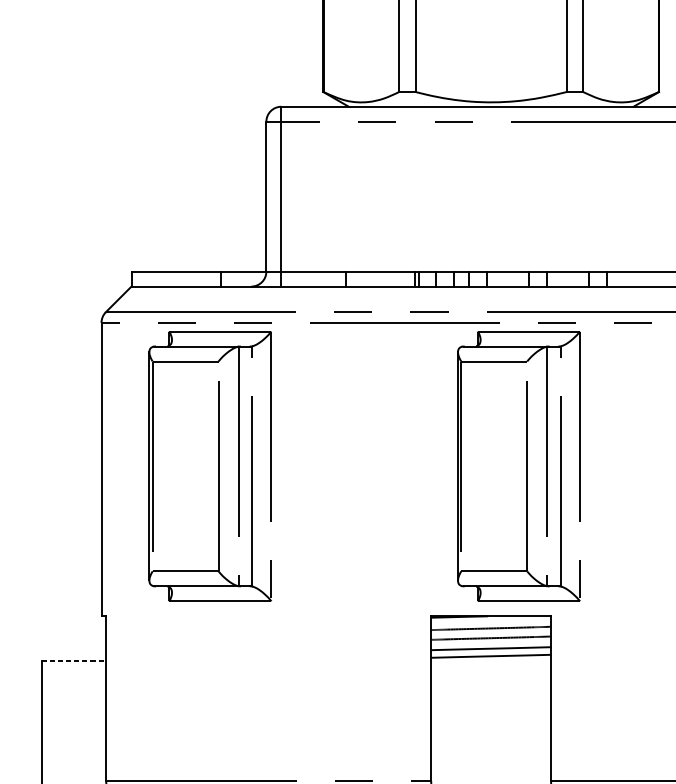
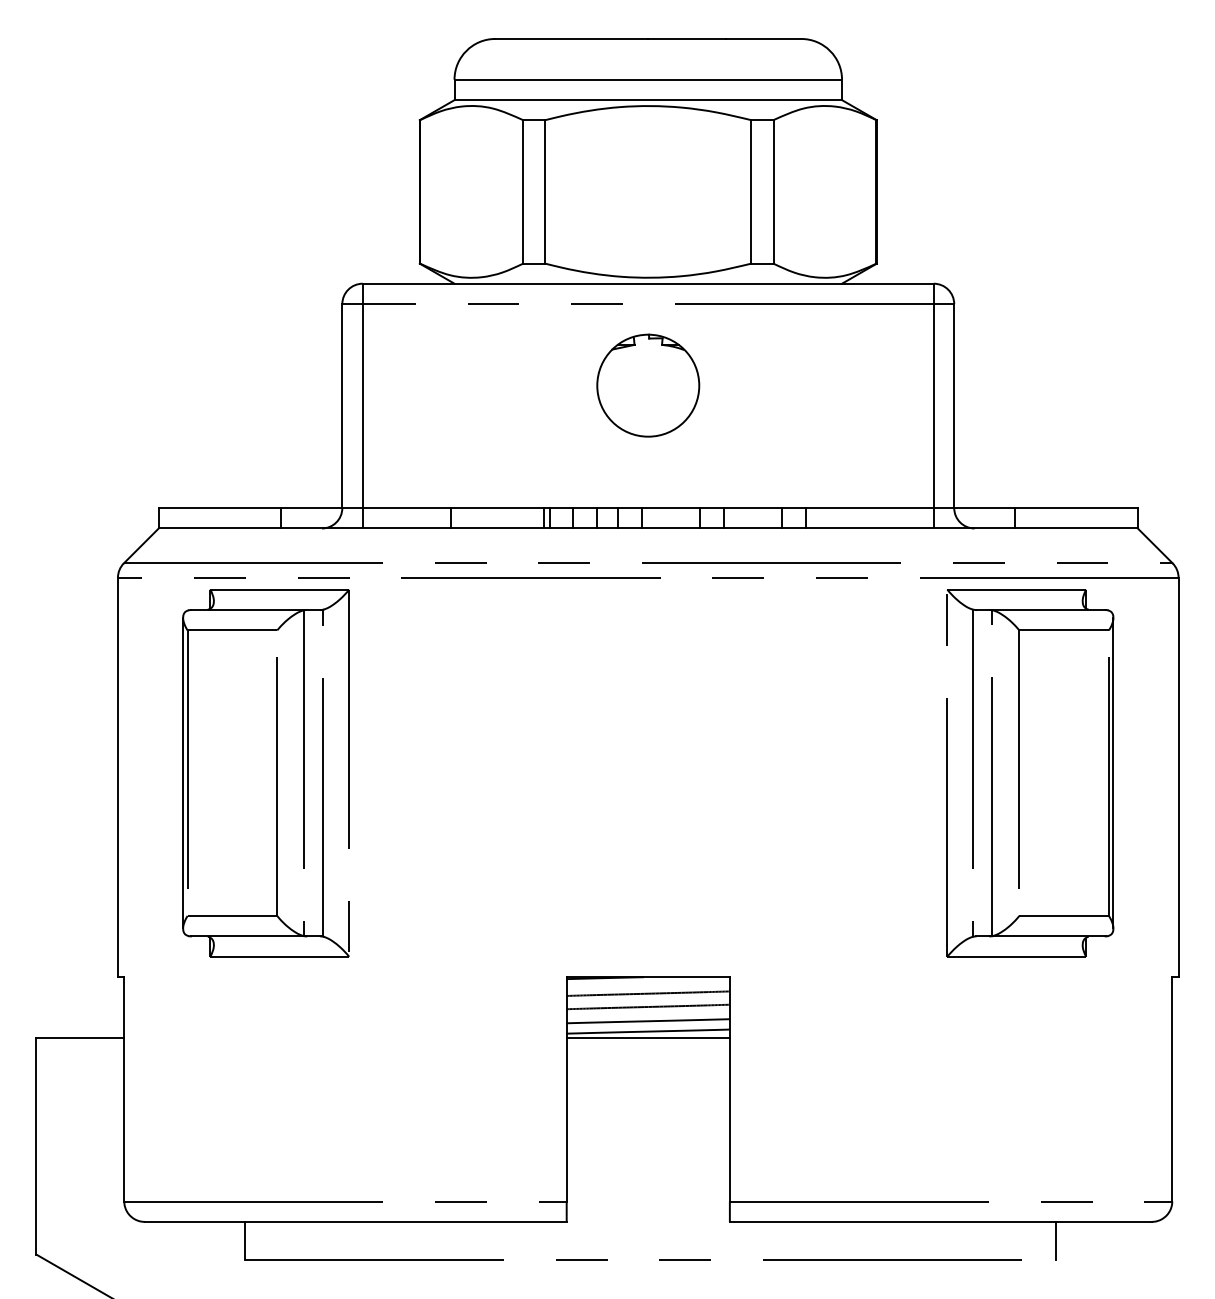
part: (491, 181) -> (648, 385), added
part: (526, 466) -> (696, 773), removed
line: (73, 661) -> (80, 1038), dashed -> solid
line: (490, 661) -> (647, 1038), added

